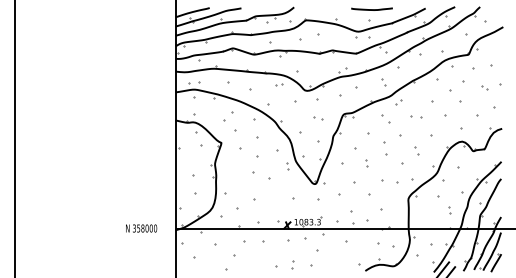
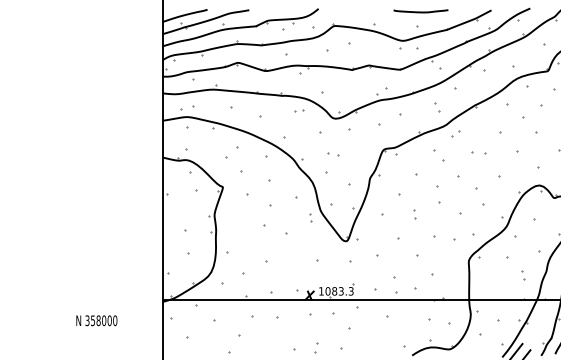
part: (318, 118) -> (333, 155), moved
part: (416, 150) -> (479, 197), size x1.6
text: (141, 228) -> (96, 320), moved

